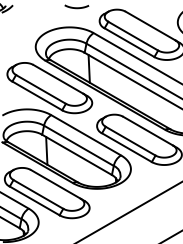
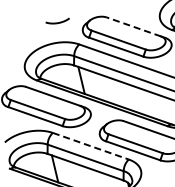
line: (150, 26) -> (133, 27), solid -> dashed
line: (86, 135) -> (91, 146), solid -> dashed

